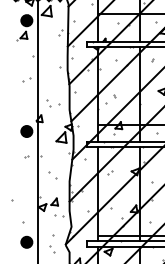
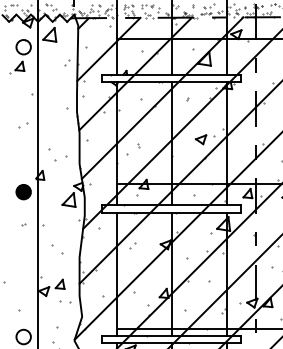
fill: (26, 20) -> (23, 46), removed
part: (48, 102) -> (52, 154), size x1.6
fill: (26, 241) -> (23, 336), removed

